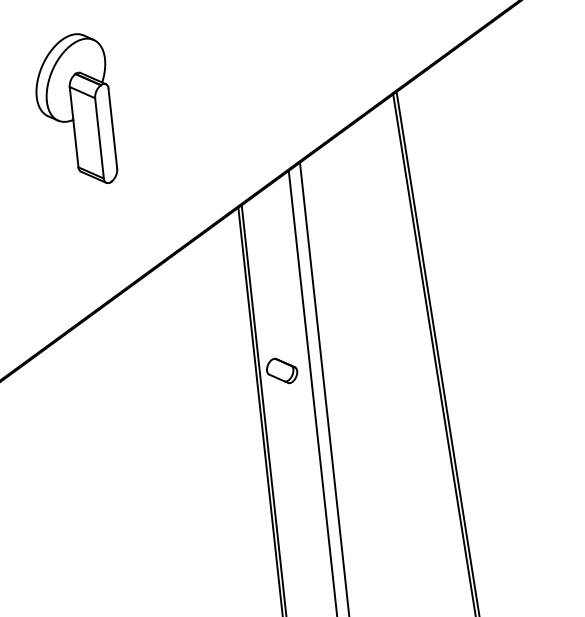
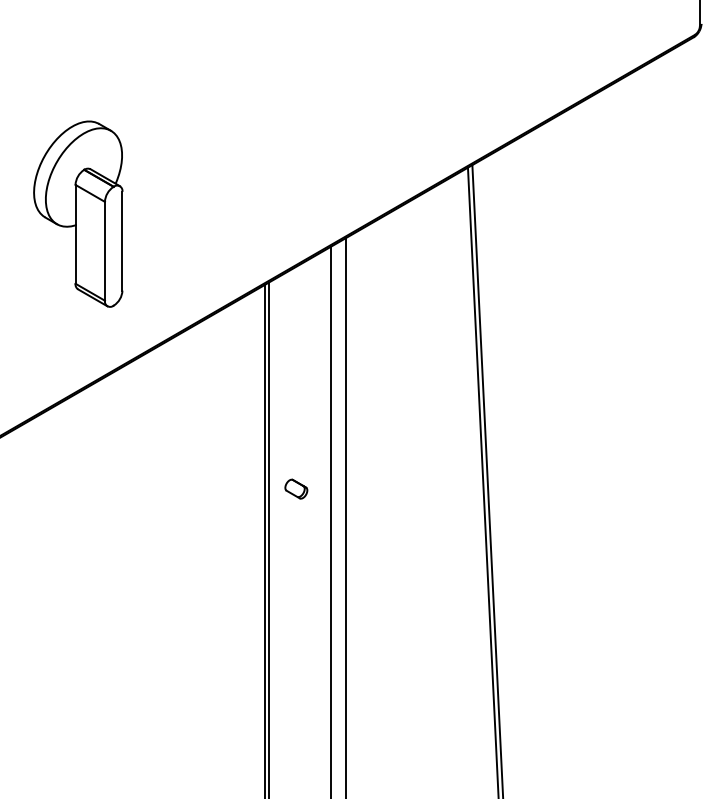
part: (74, 110) -> (78, 213), moved
part: (282, 370) -> (296, 488), size x0.6

